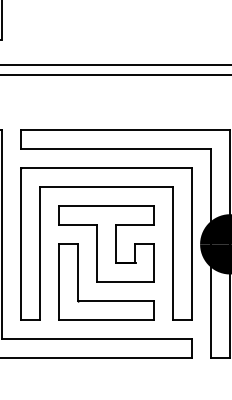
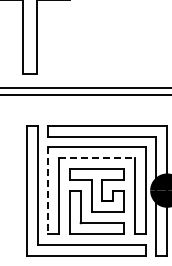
line: (107, 187) -> (97, 158), solid -> dashed
line: (21, 245) -> (48, 191), solid -> dashed

